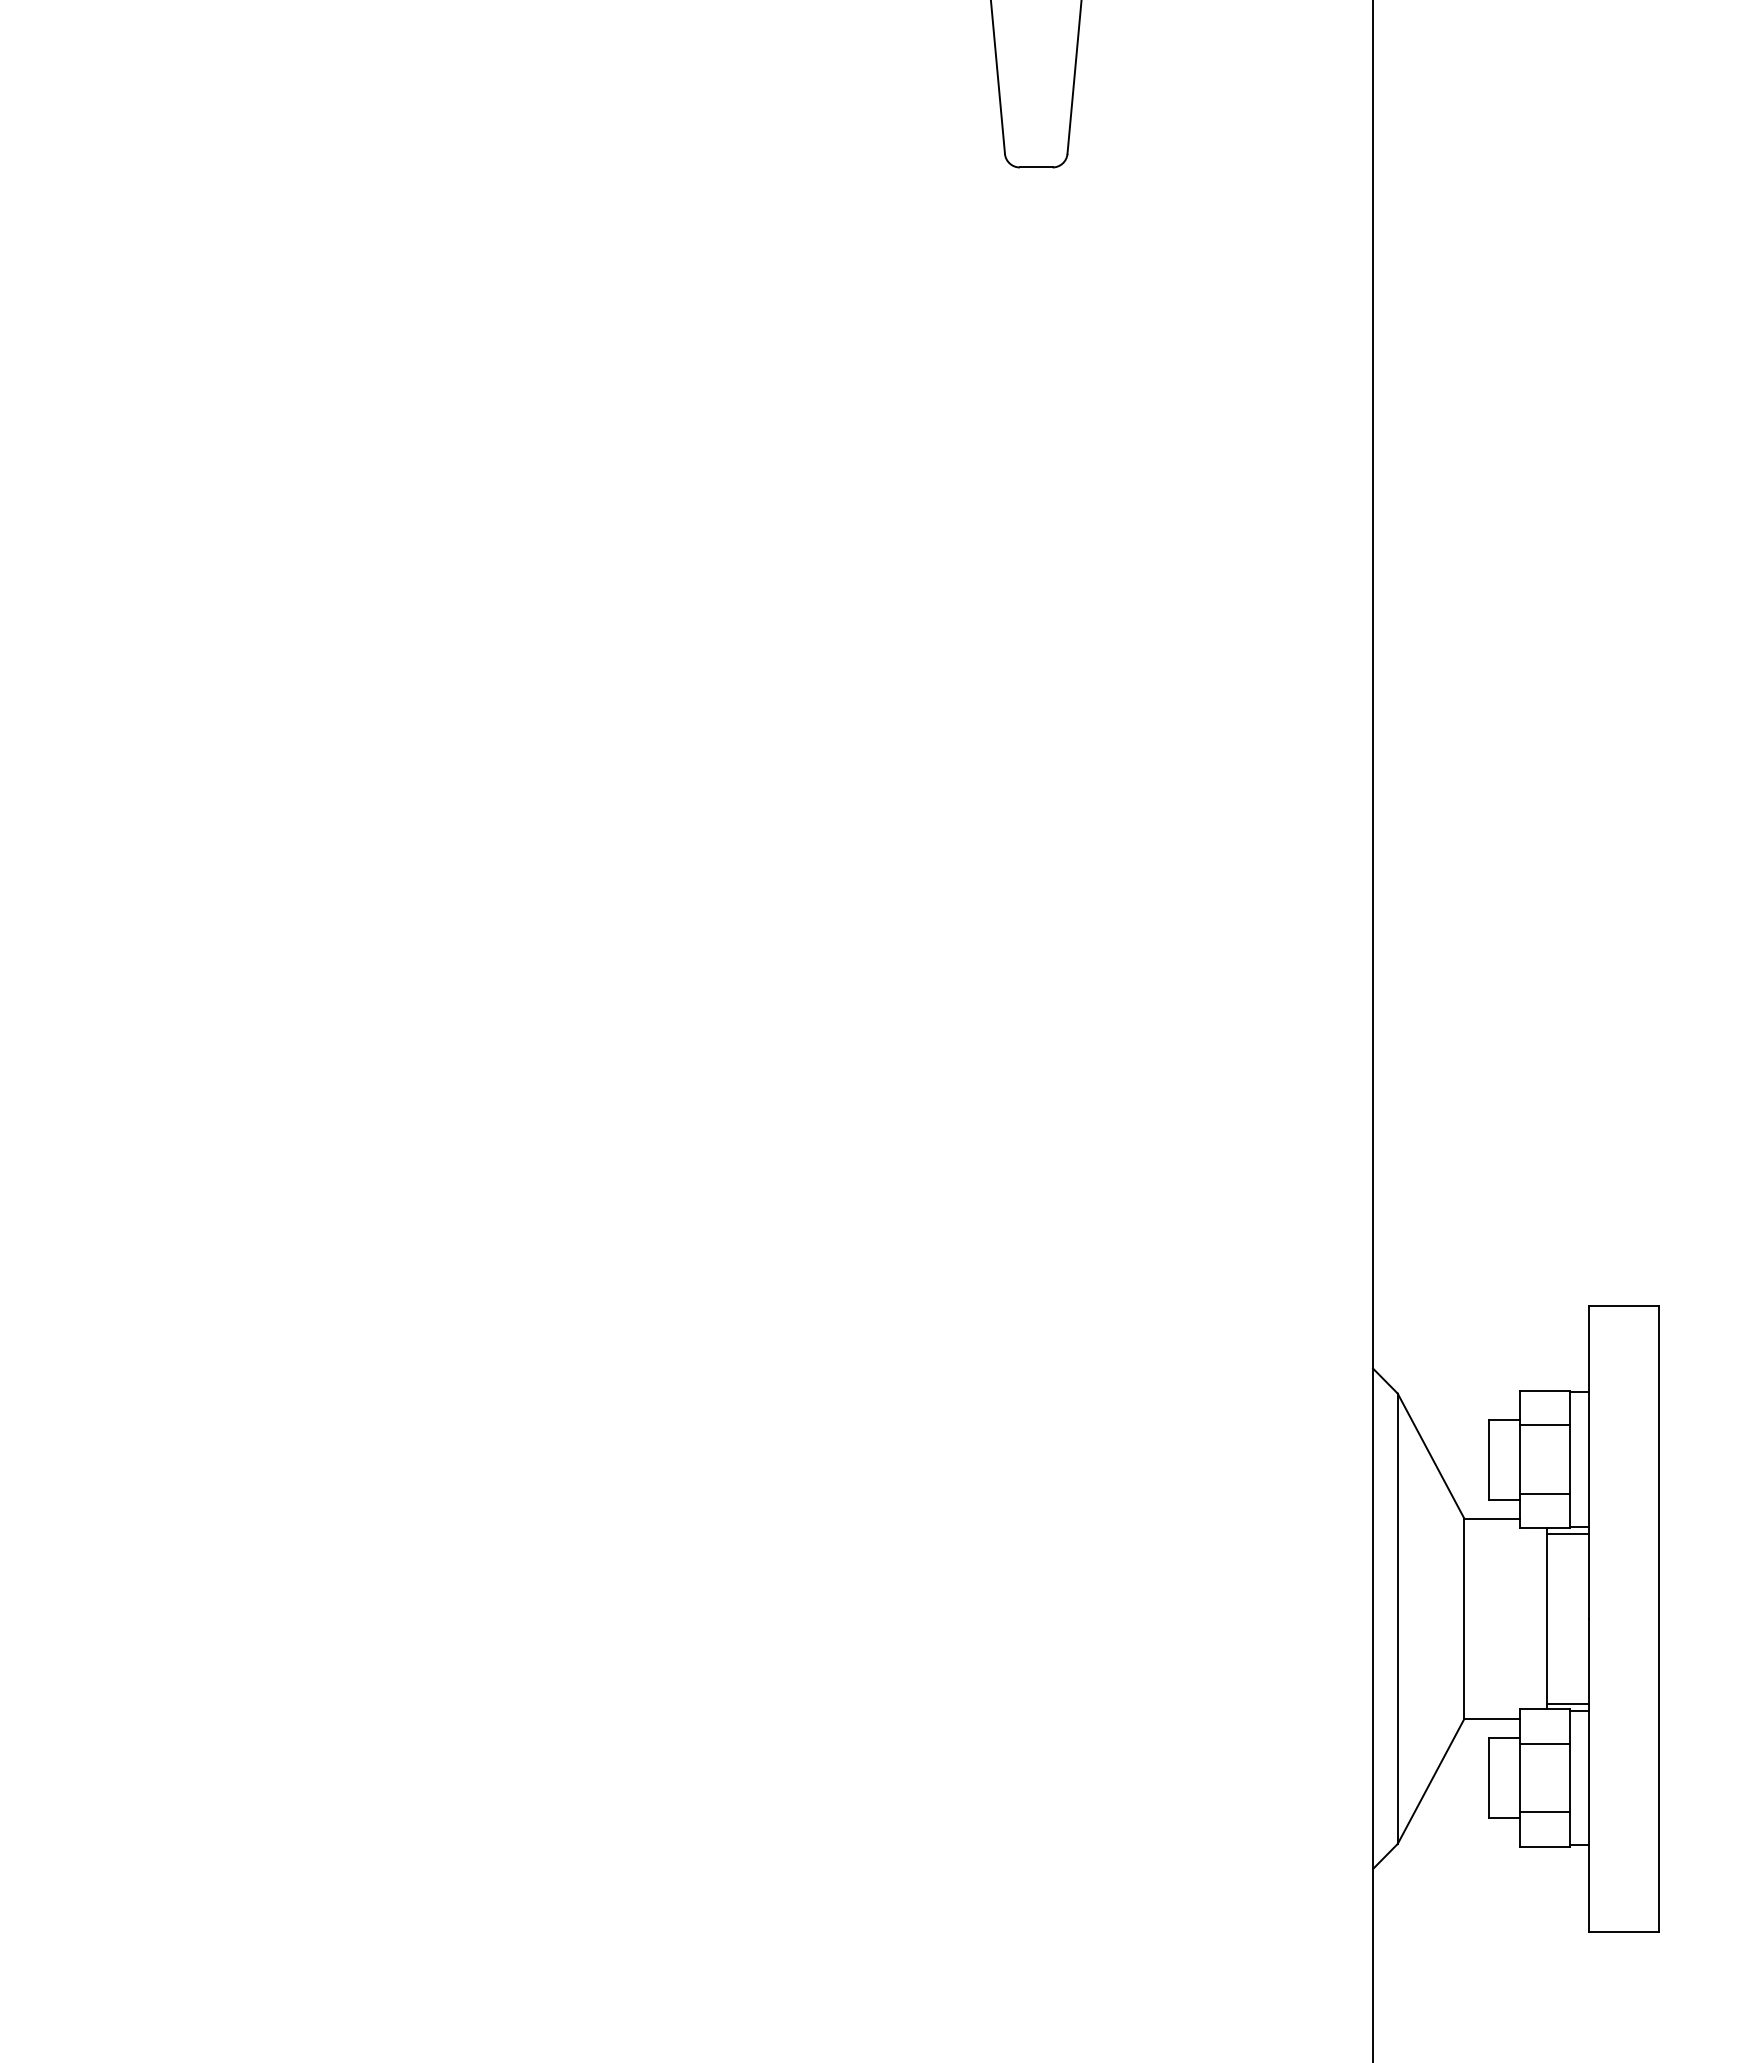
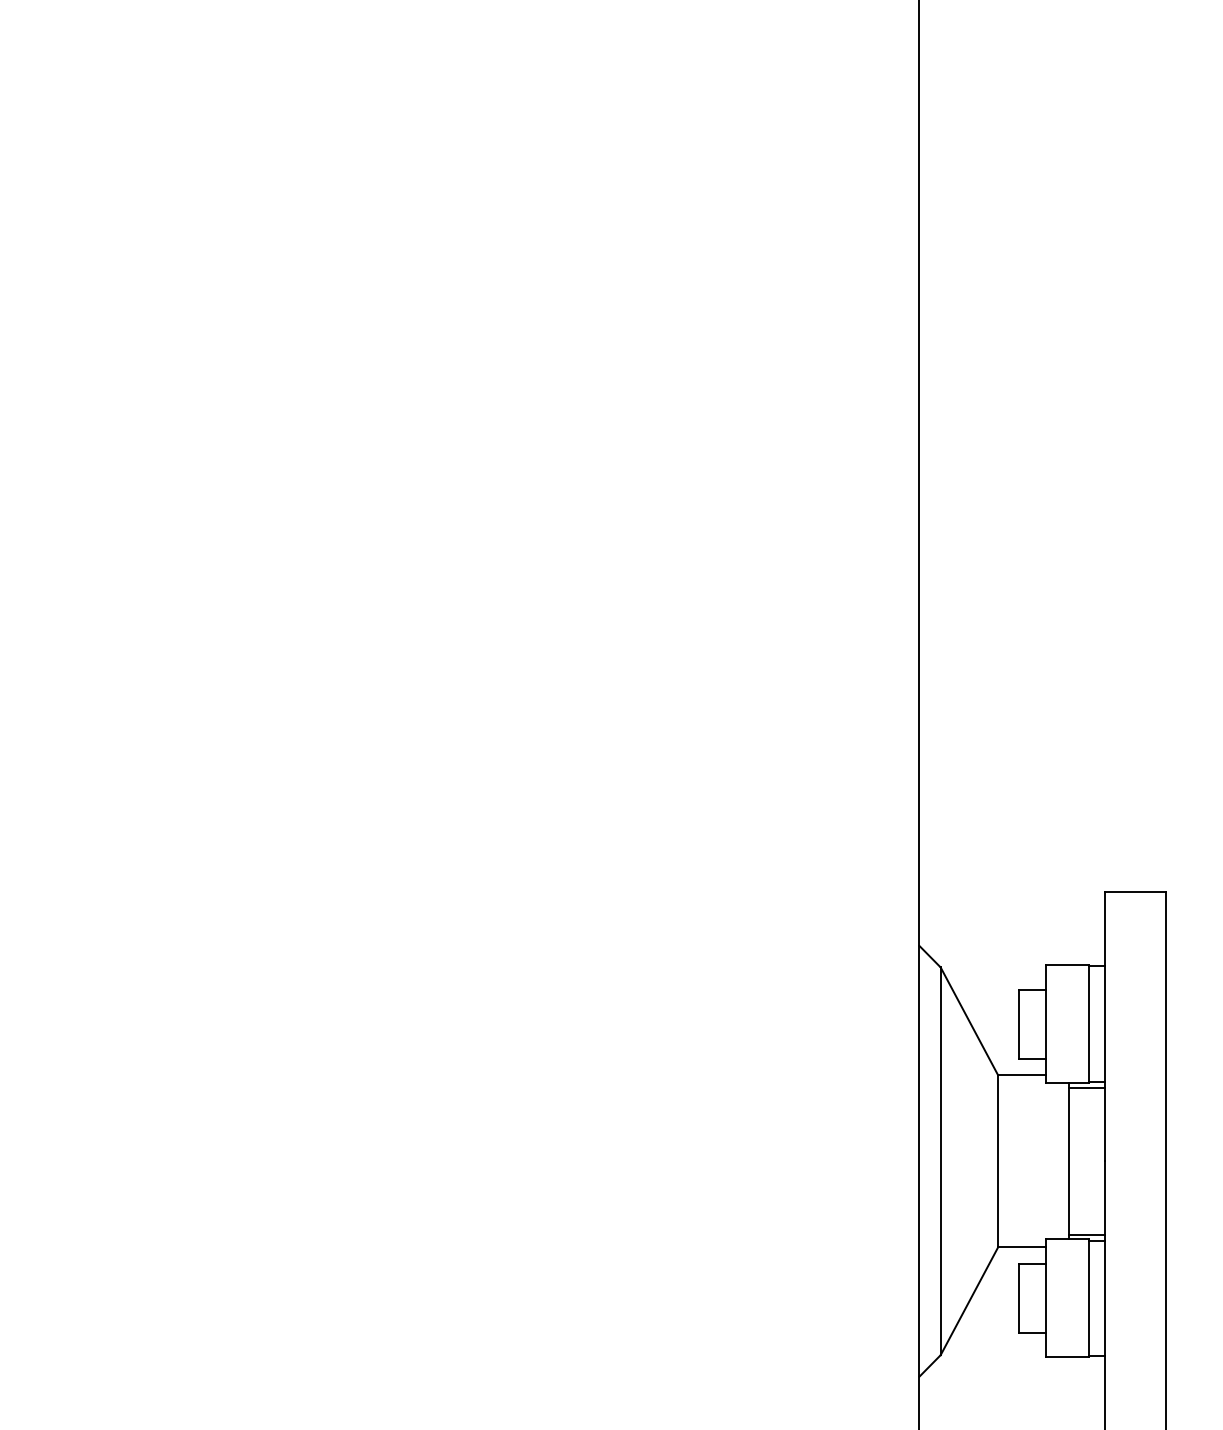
line: (1545, 1425) -> (1067, 994), removed
line: (1545, 1493) -> (1067, 1053), removed
line: (1545, 1743) -> (1067, 1268), removed
line: (1545, 1812) -> (1067, 1328), removed

